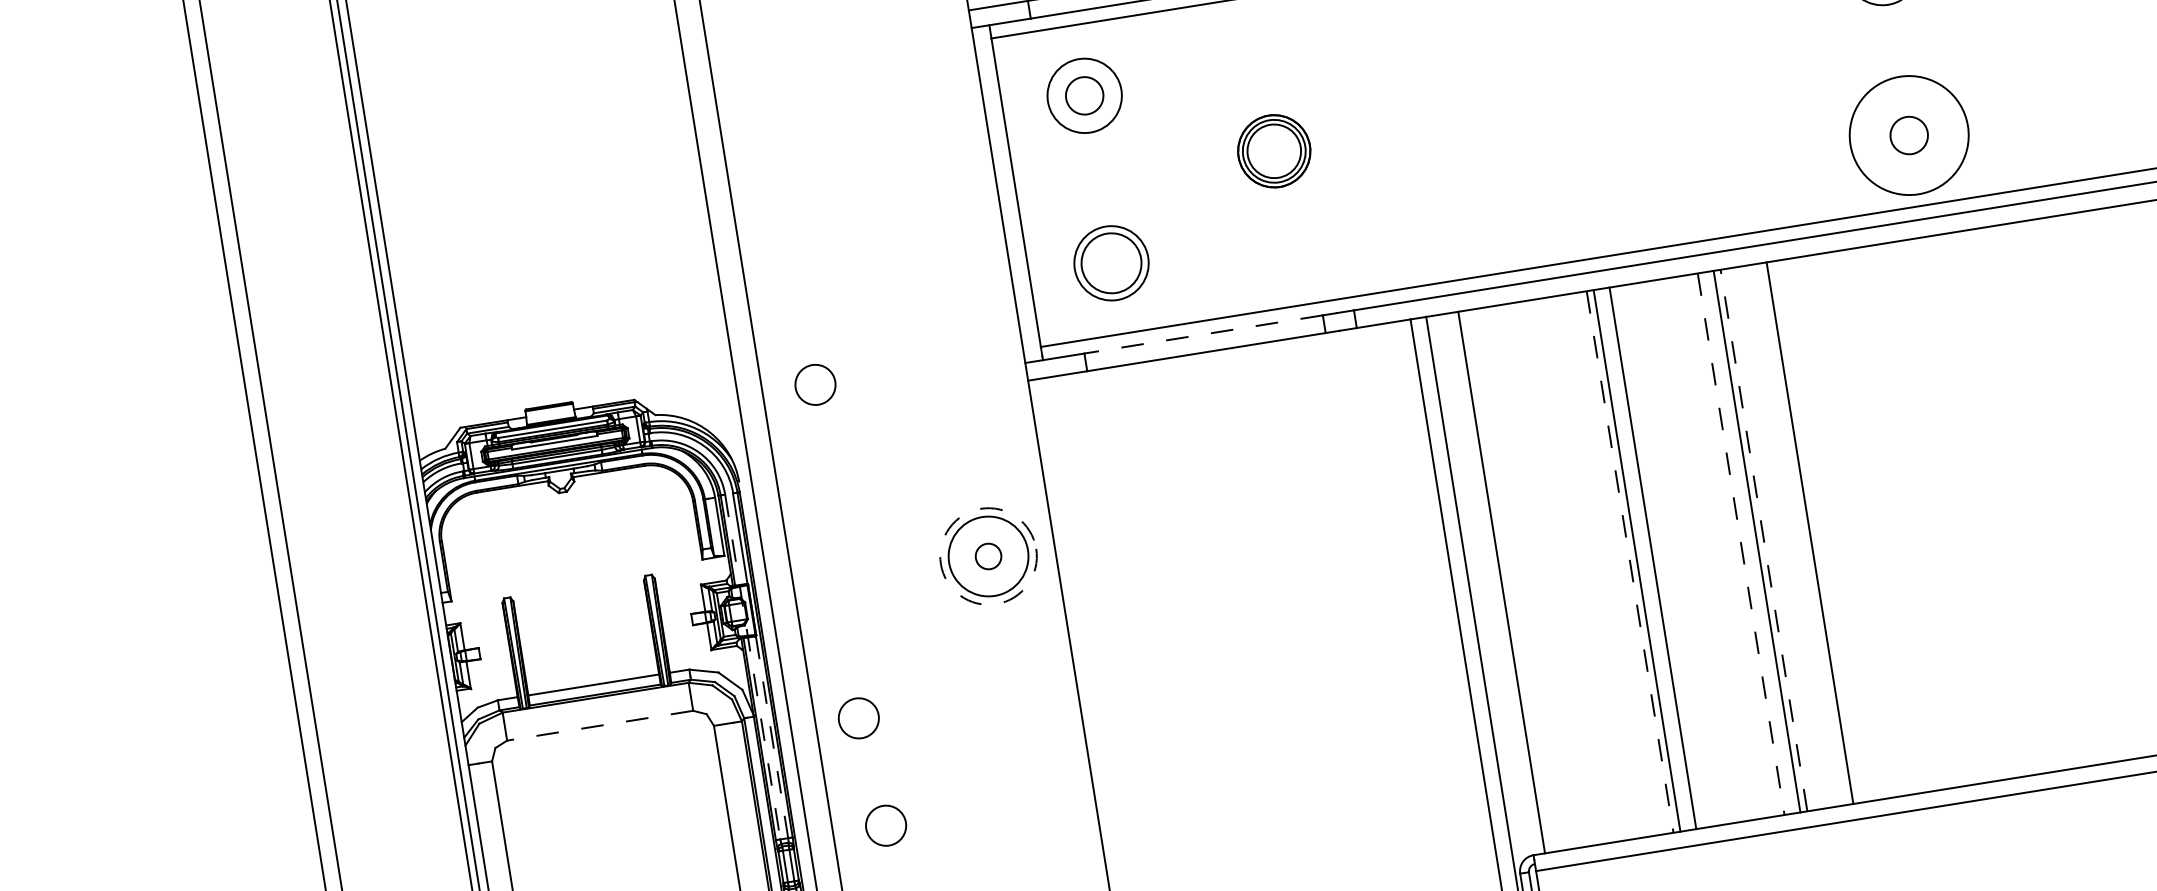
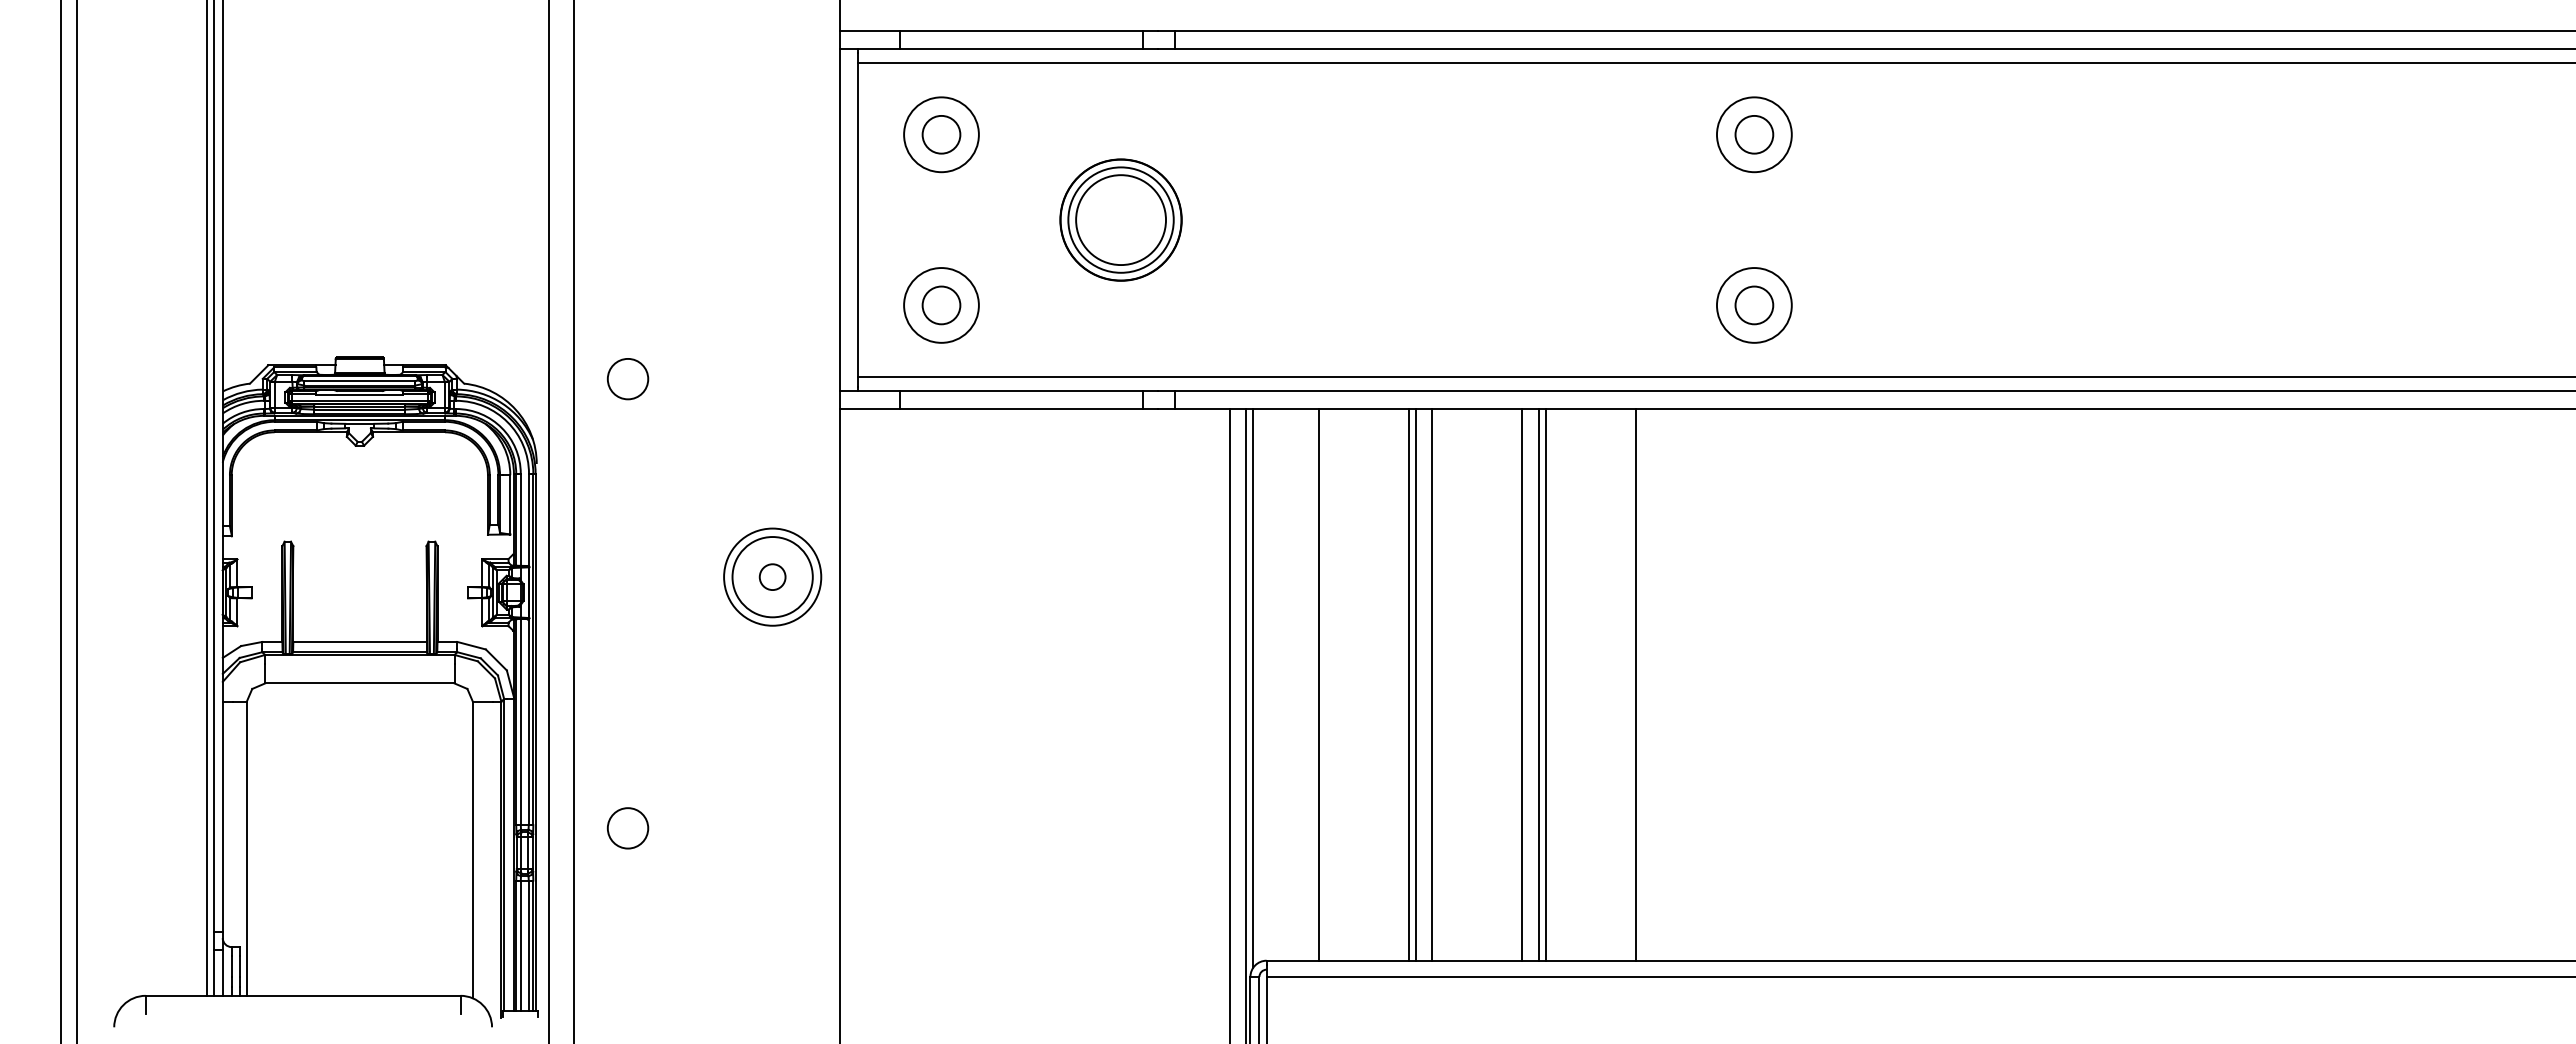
circle: (1908, 135) -> (1753, 305), size x0.62
part: (1273, 150) -> (1120, 219), size x1.67
circle: (1111, 263) -> (941, 305), size x0.62
line: (1203, 334) -> (1021, 390), dashed -> solid
line: (1809, 532) -> (1635, 684), moved
line: (1763, 540) -> (1545, 684), dashed -> solid
line: (1741, 543) -> (1522, 684), dashed -> solid
circle: (988, 555) -> (772, 576), dashed -> solid
line: (1630, 561) -> (1409, 684), dashed -> solid
line: (1501, 582) -> (1319, 684), moved
line: (1476, 590) -> (1252, 688), added
line: (752, 667) -> (520, 649), dashed -> solid
circle: (858, 718) -> (617, 717), removed
line: (599, 725) -> (359, 683), dashed -> solid
line: (771, 736) -> (528, 721), dashed -> solid

